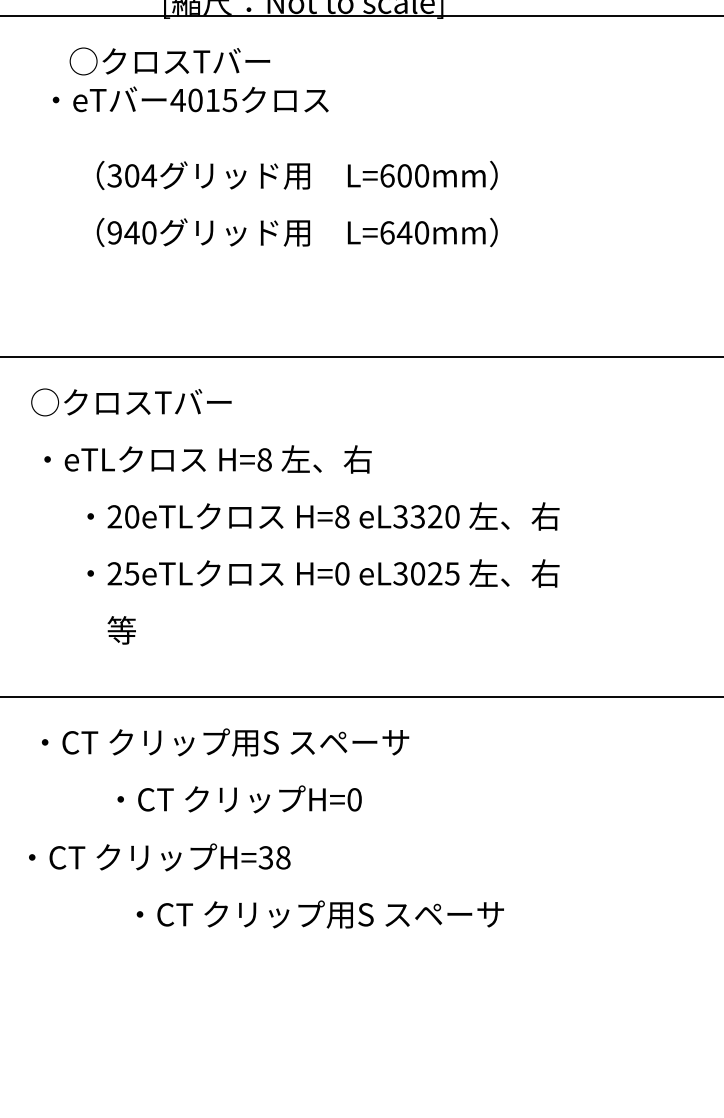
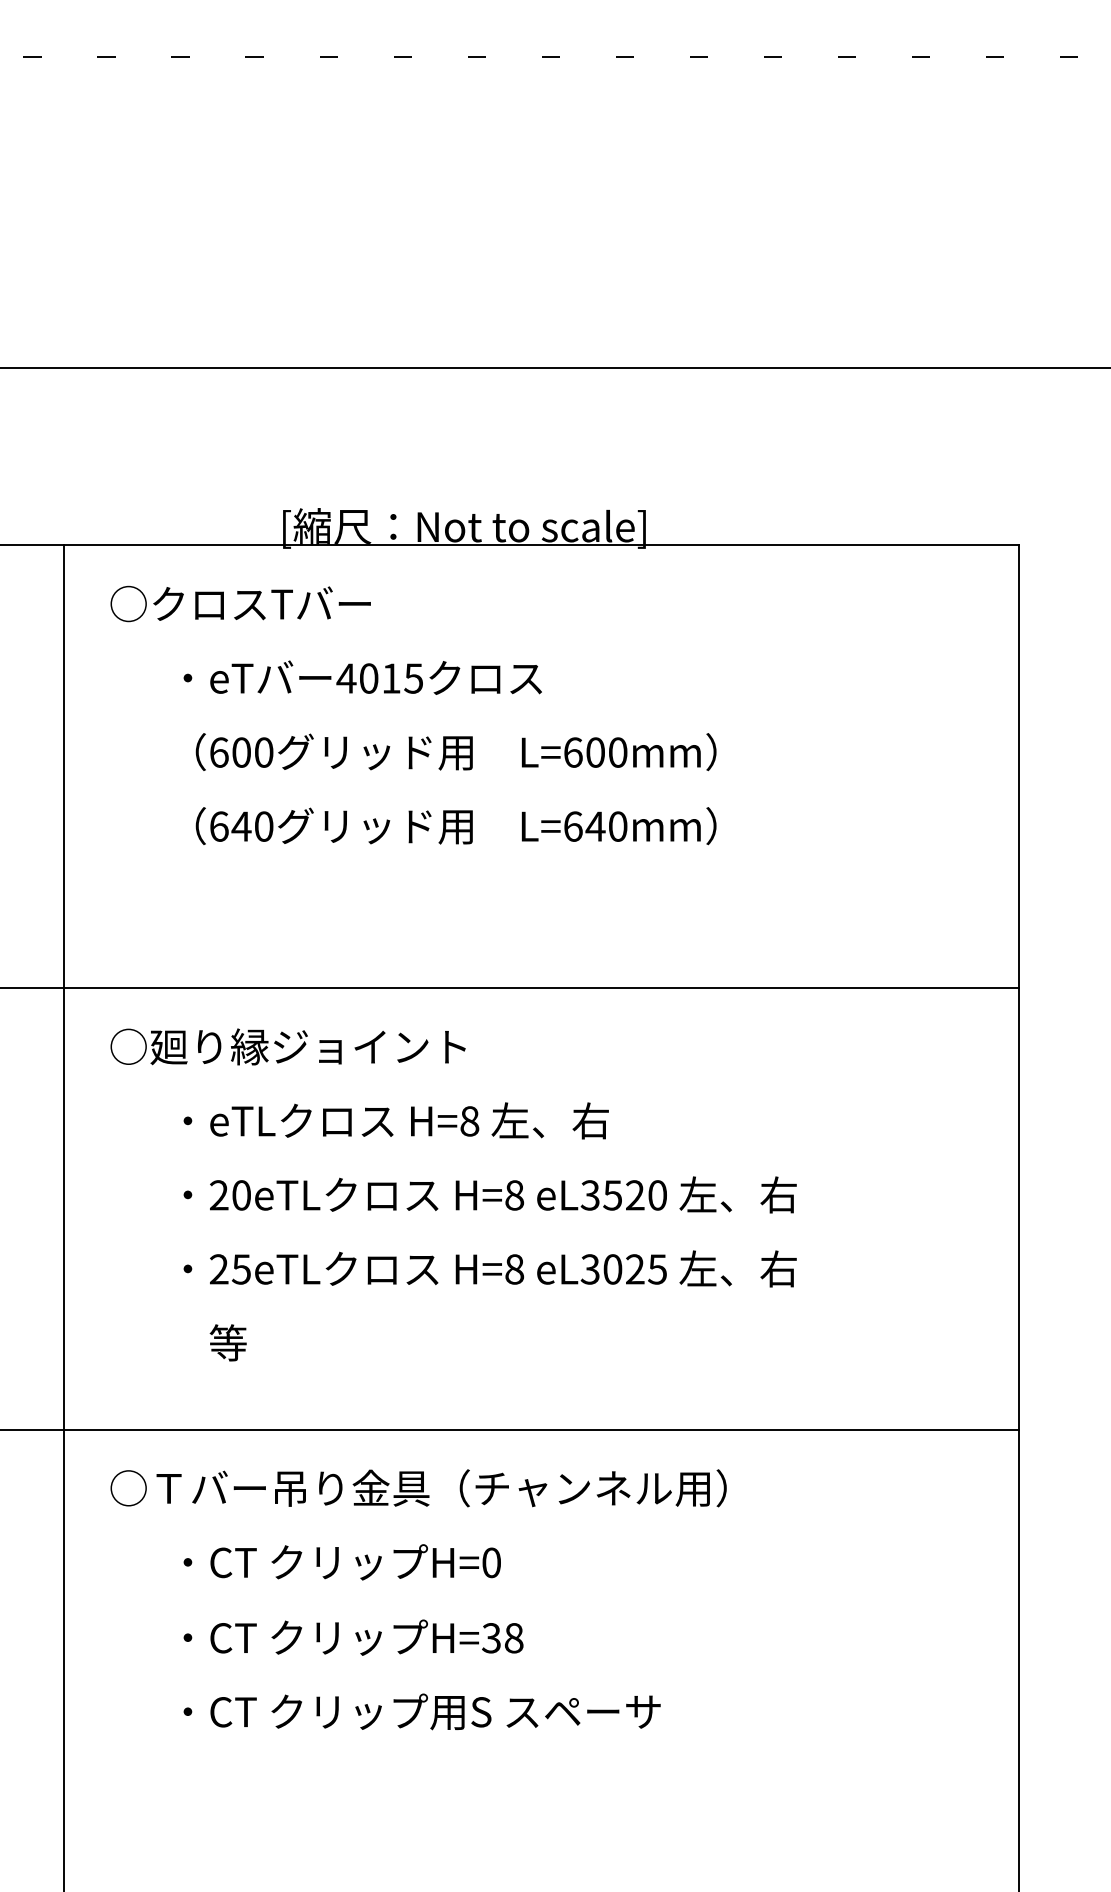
text: (169, 61) -> (240, 603), moved
text: (190, 99) -> (362, 677), moved
text: (131, 175) -> (241, 752), 304 -> 600
text: (115, 232) -> (219, 826), 940 -> 640
text: (182, 402) -> (307, 1046), ○クロスTバー -> ○廻り縁ジョイント
text: (207, 459) -> (395, 1120), moved
text: (417, 516) -> (612, 1195), eL3320 -> eL3520
text: (342, 573) -> (514, 1269), H=0 -> H=8
text: (268, 742) -> (418, 1488), ・CT クリップ用S スペーサ -> ○Ｔバー吊り金具（チャンネル用）
text: (239, 799) -> (341, 1562), moved
text: (159, 857) -> (353, 1637), moved
text: (319, 914) -> (421, 1711), moved

